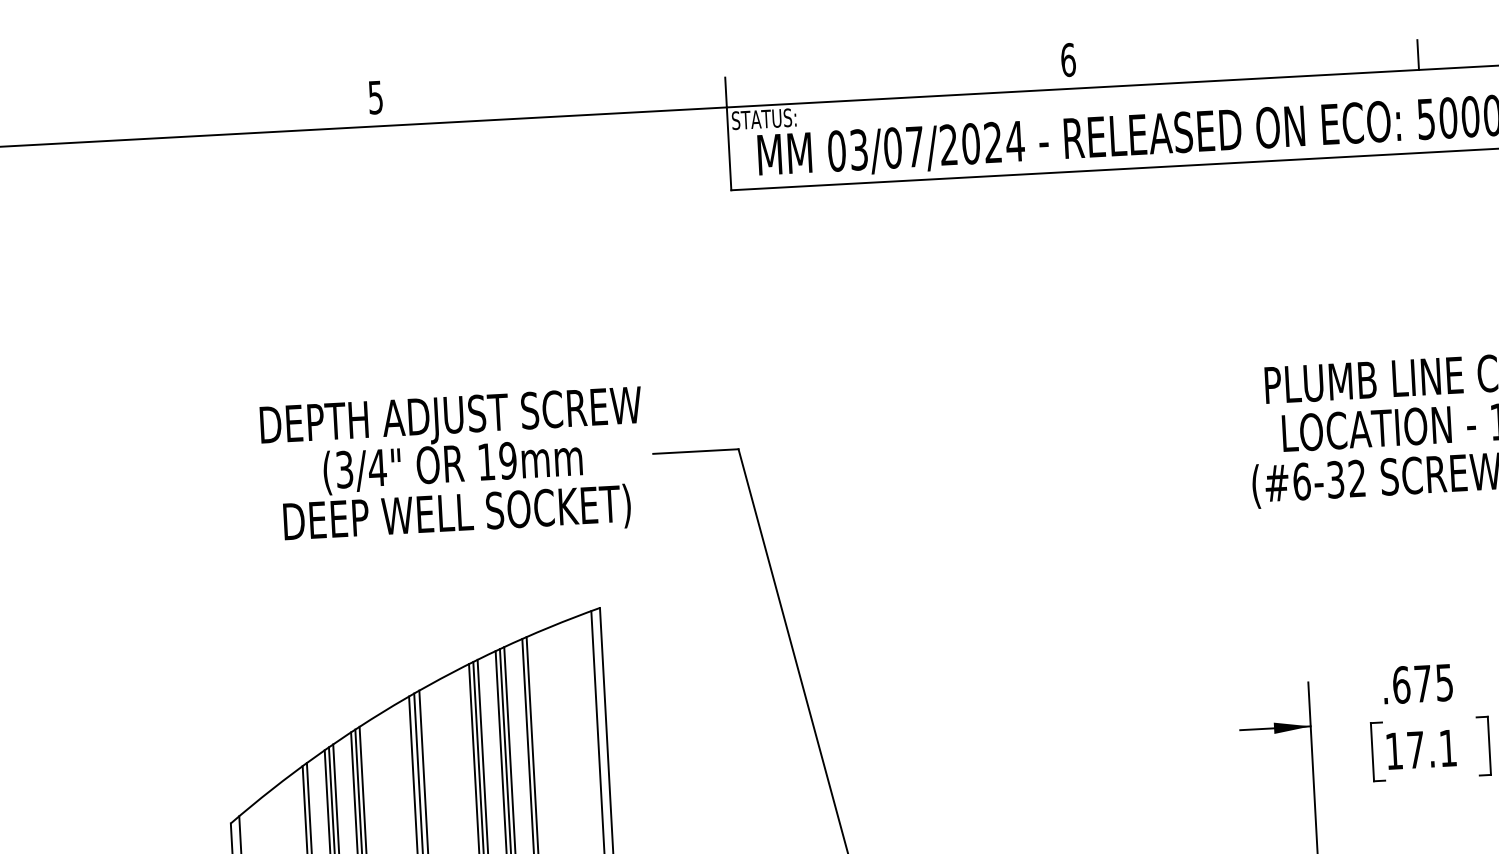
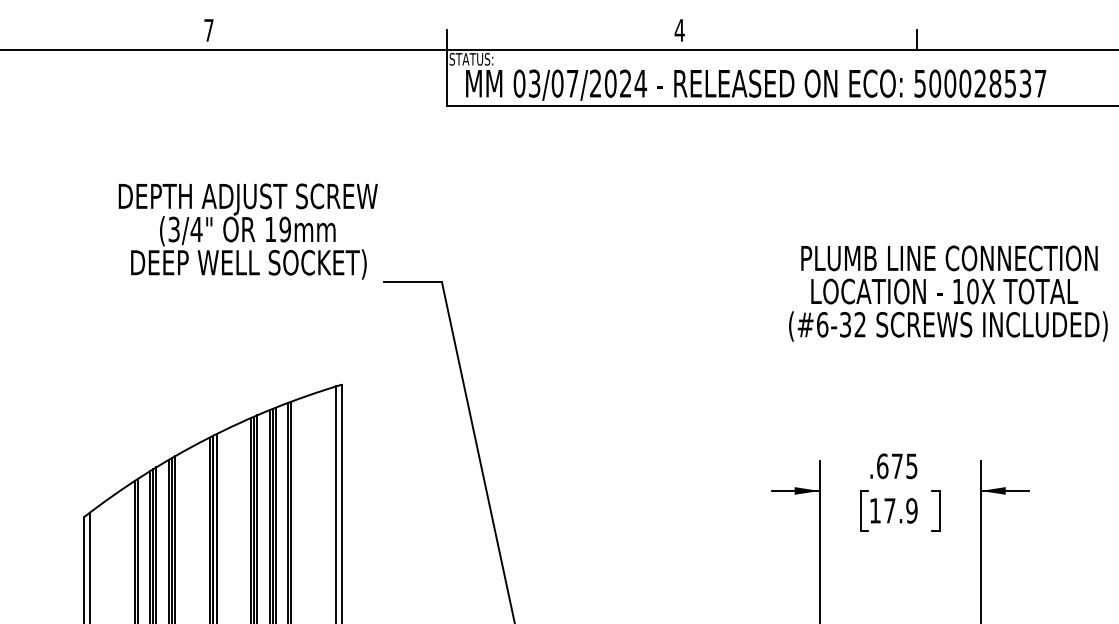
text: (1067, 58) -> (679, 29), 6 -> 4
text: (375, 97) -> (208, 30), 5 -> 7
text: (452, 466) -> (247, 231), moved
text: (1447, 747) -> (911, 510), 17.1 -> 17.9

